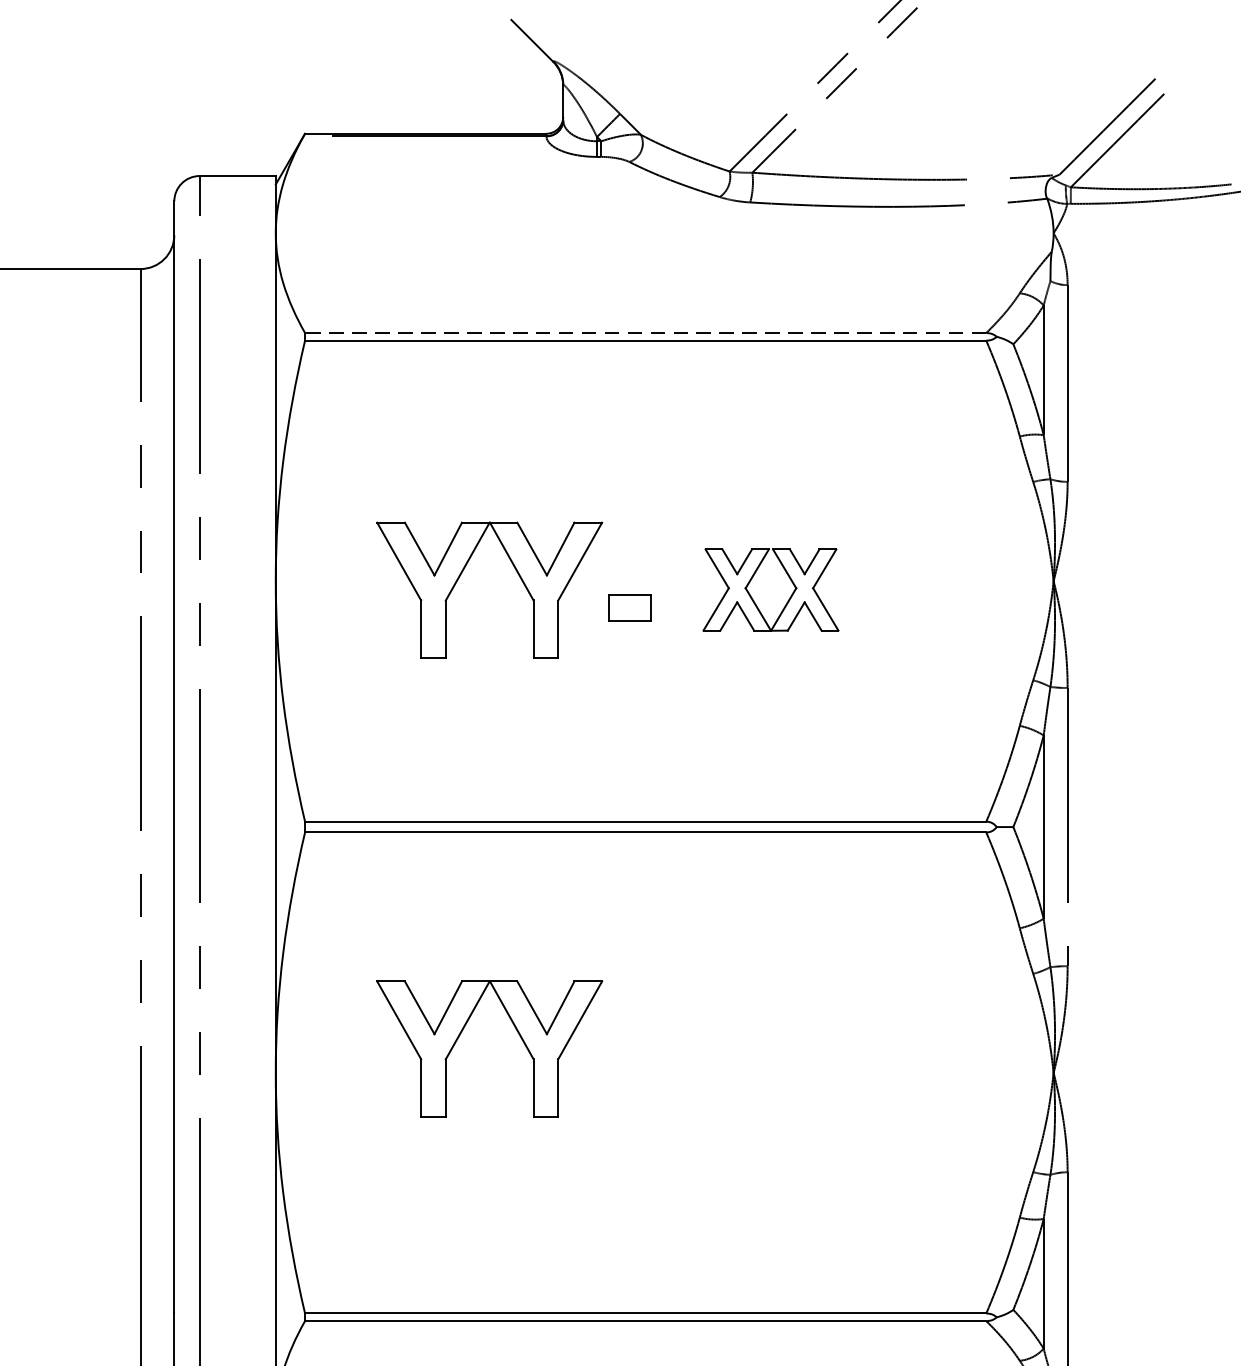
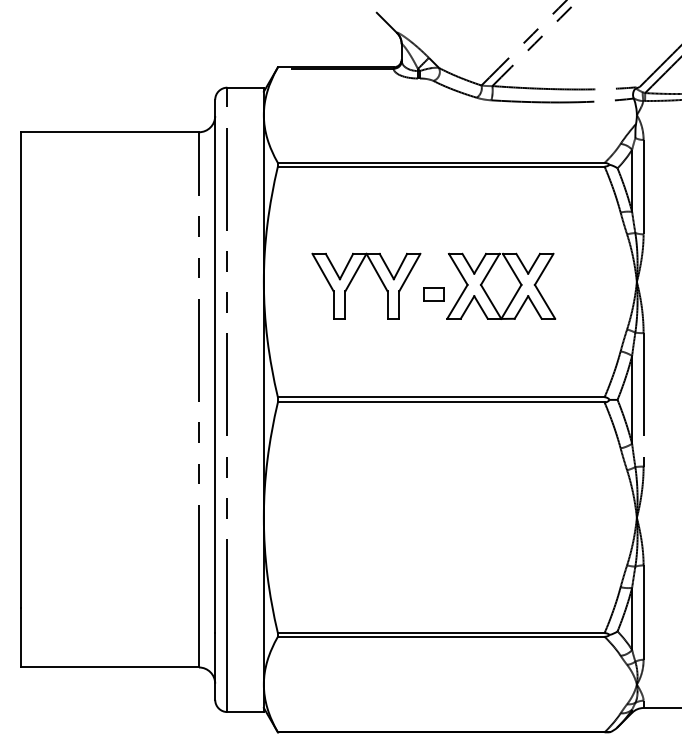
line: (644, 332) -> (440, 162), dashed -> solid
part: (771, 588) -> (501, 285), size x1.67
part: (462, 1034) -> (353, 499), removed

